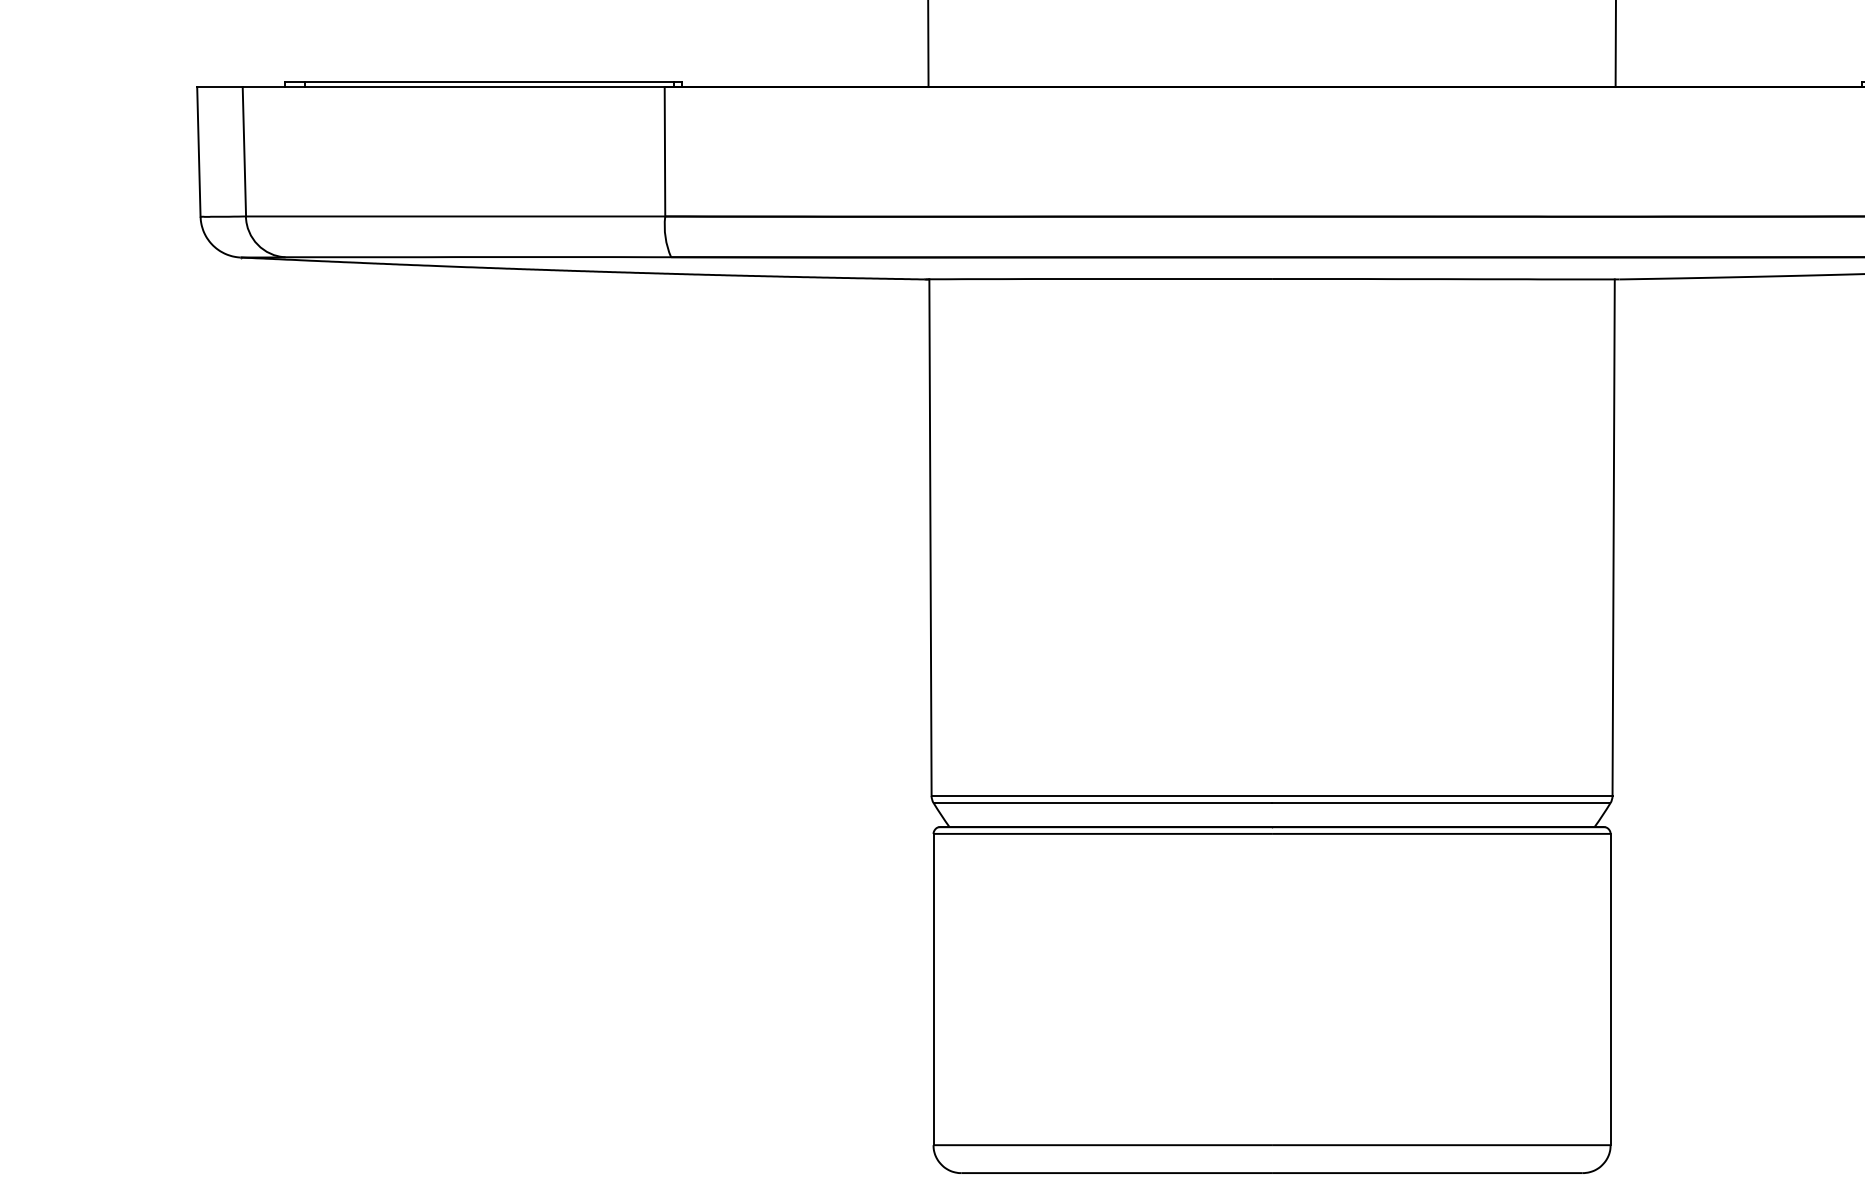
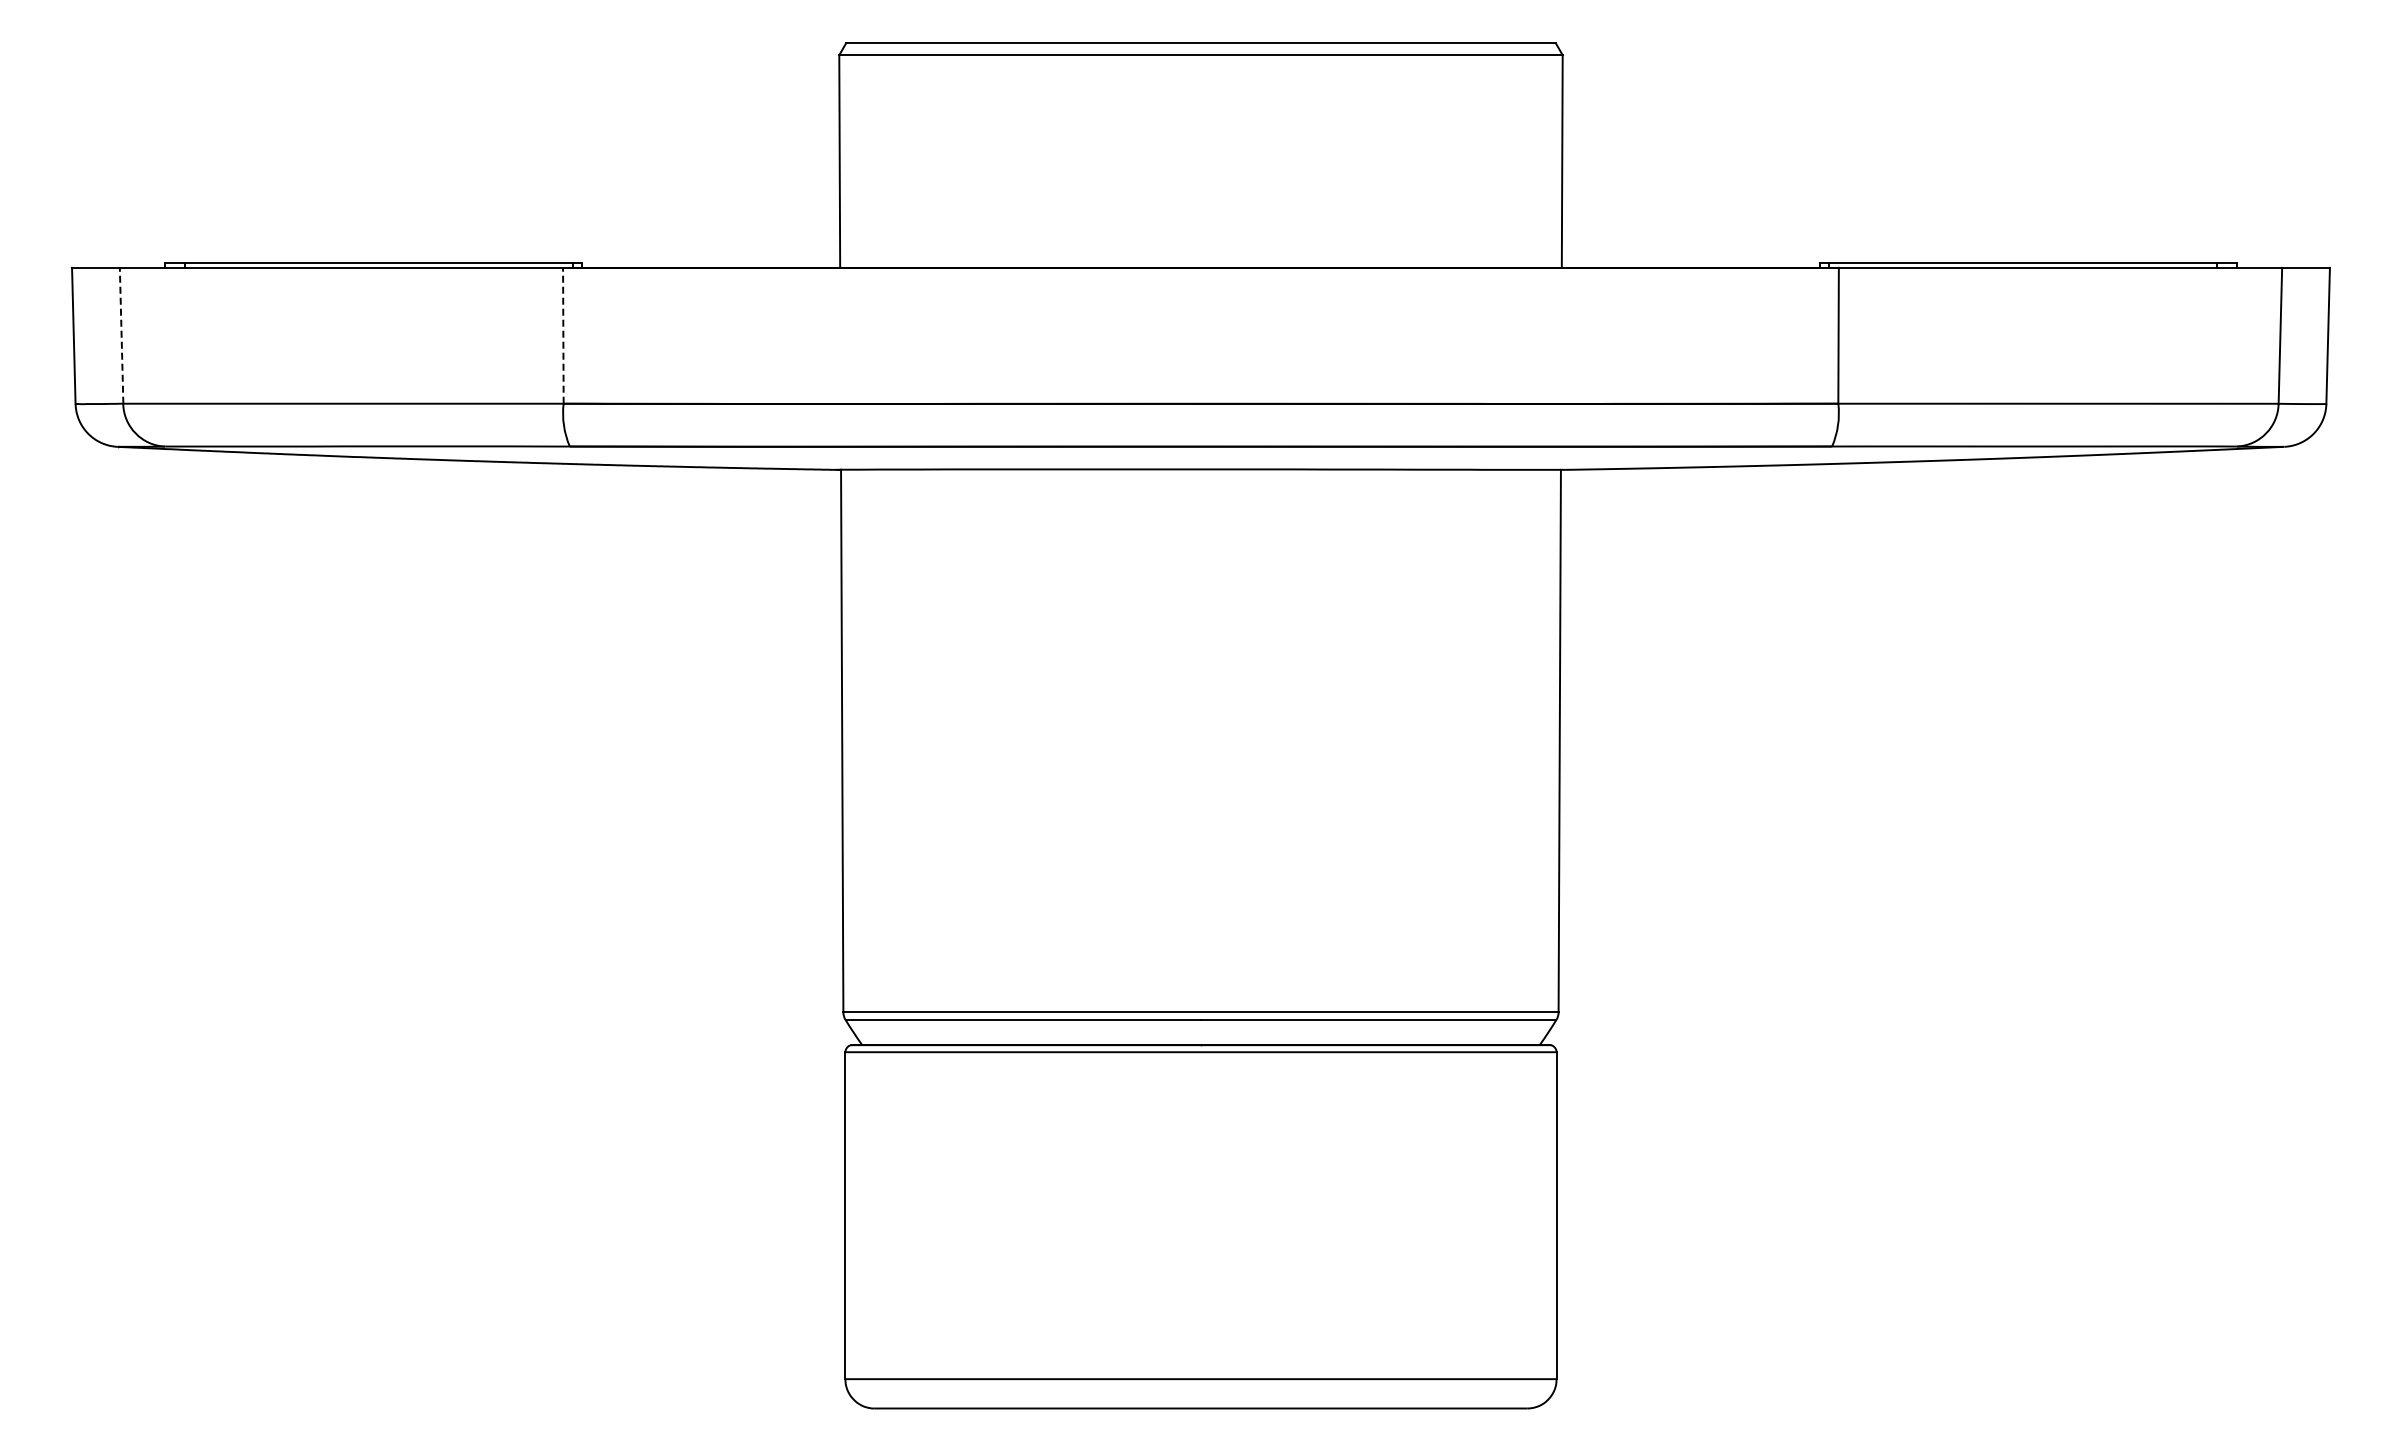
line: (244, 151) -> (121, 335), solid -> dashed
line: (665, 151) -> (563, 335), solid -> dashed

